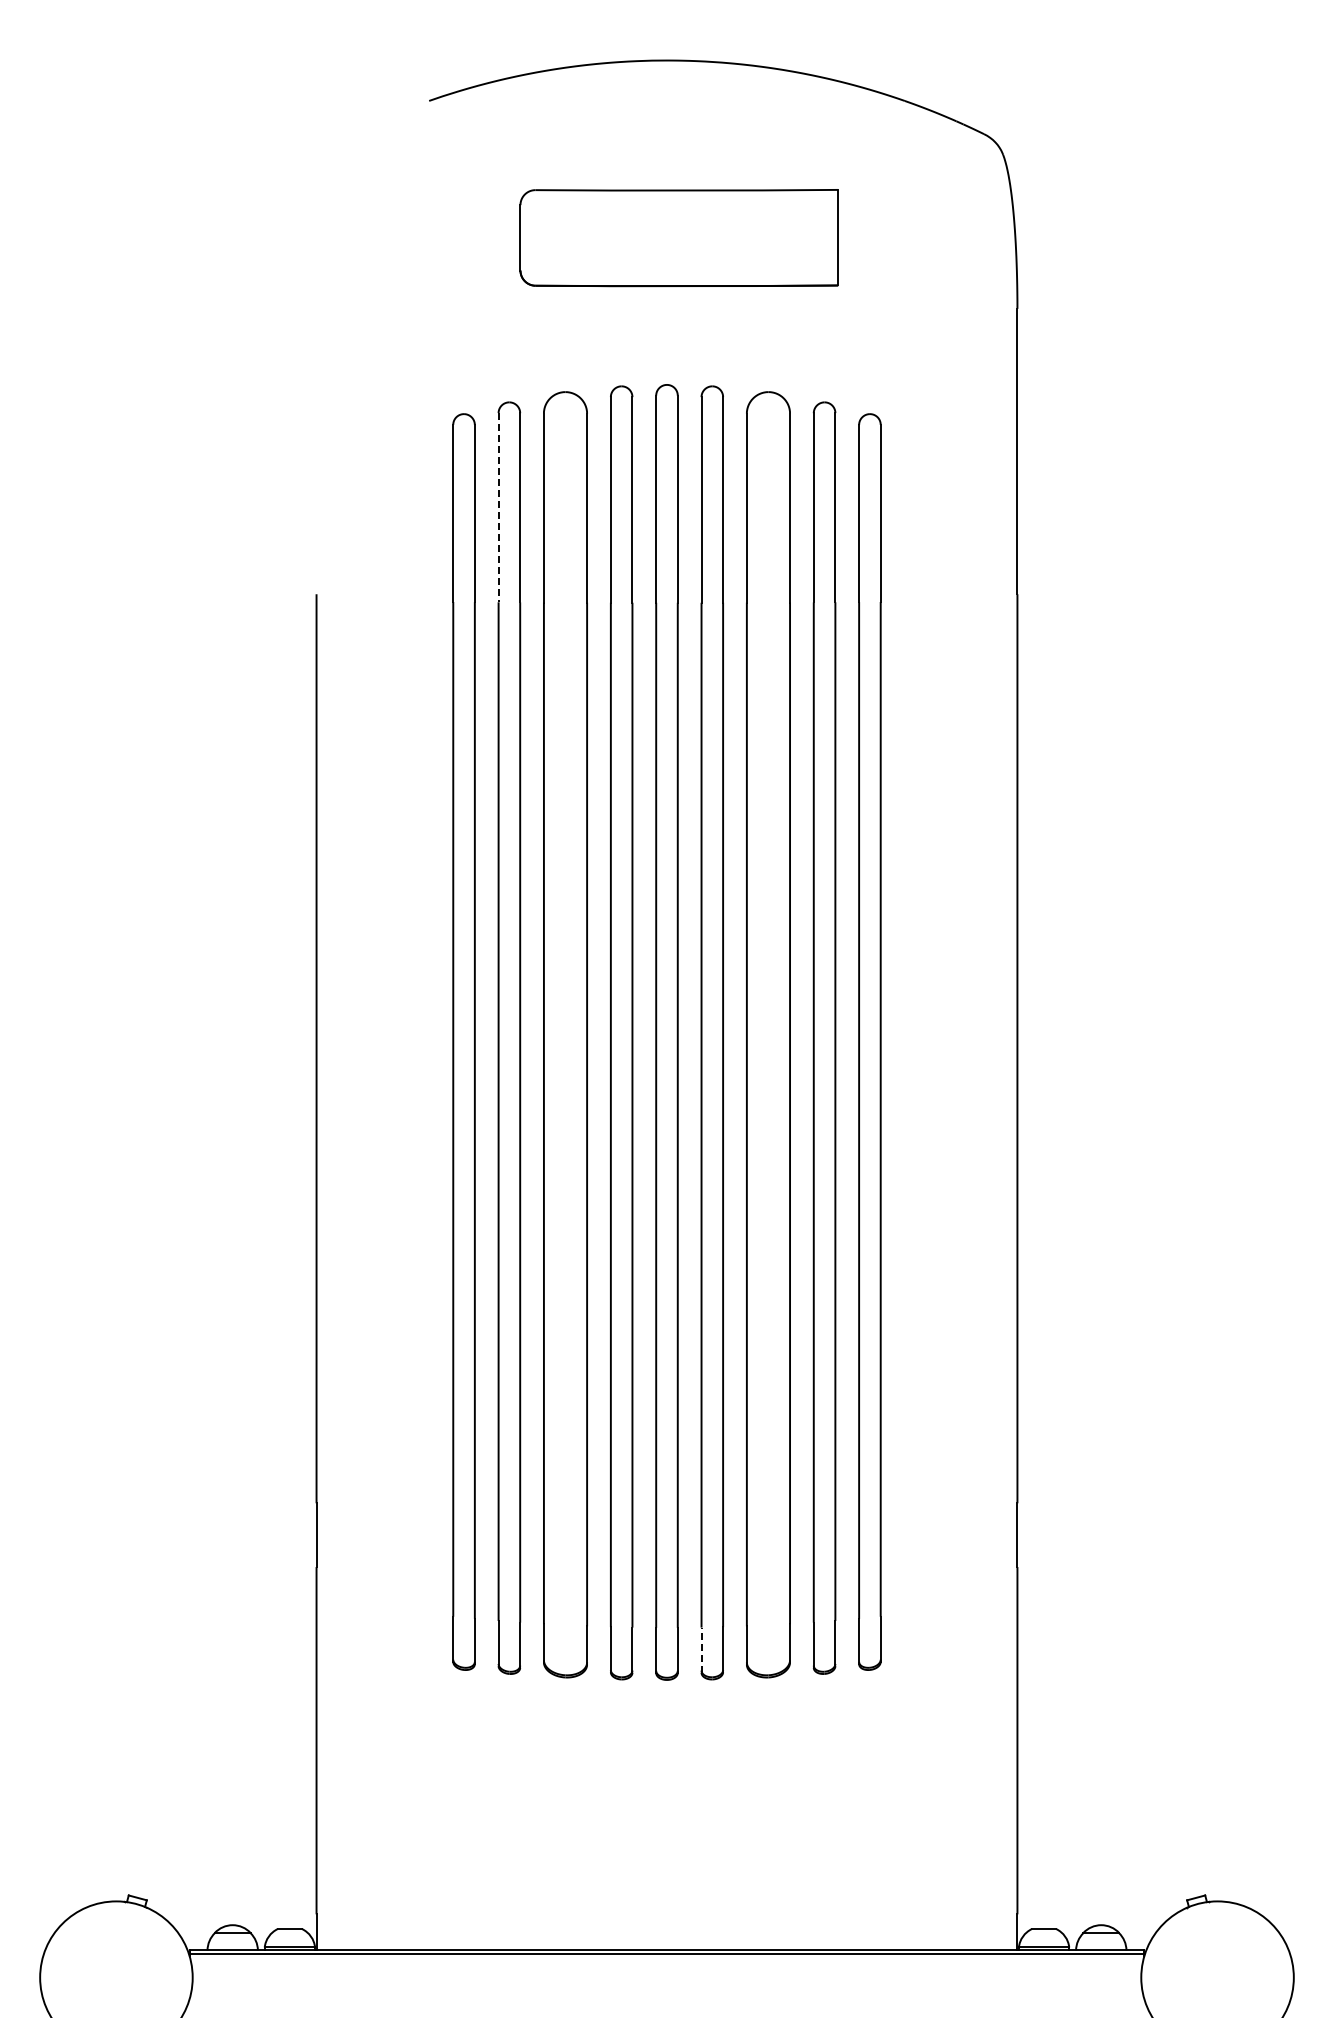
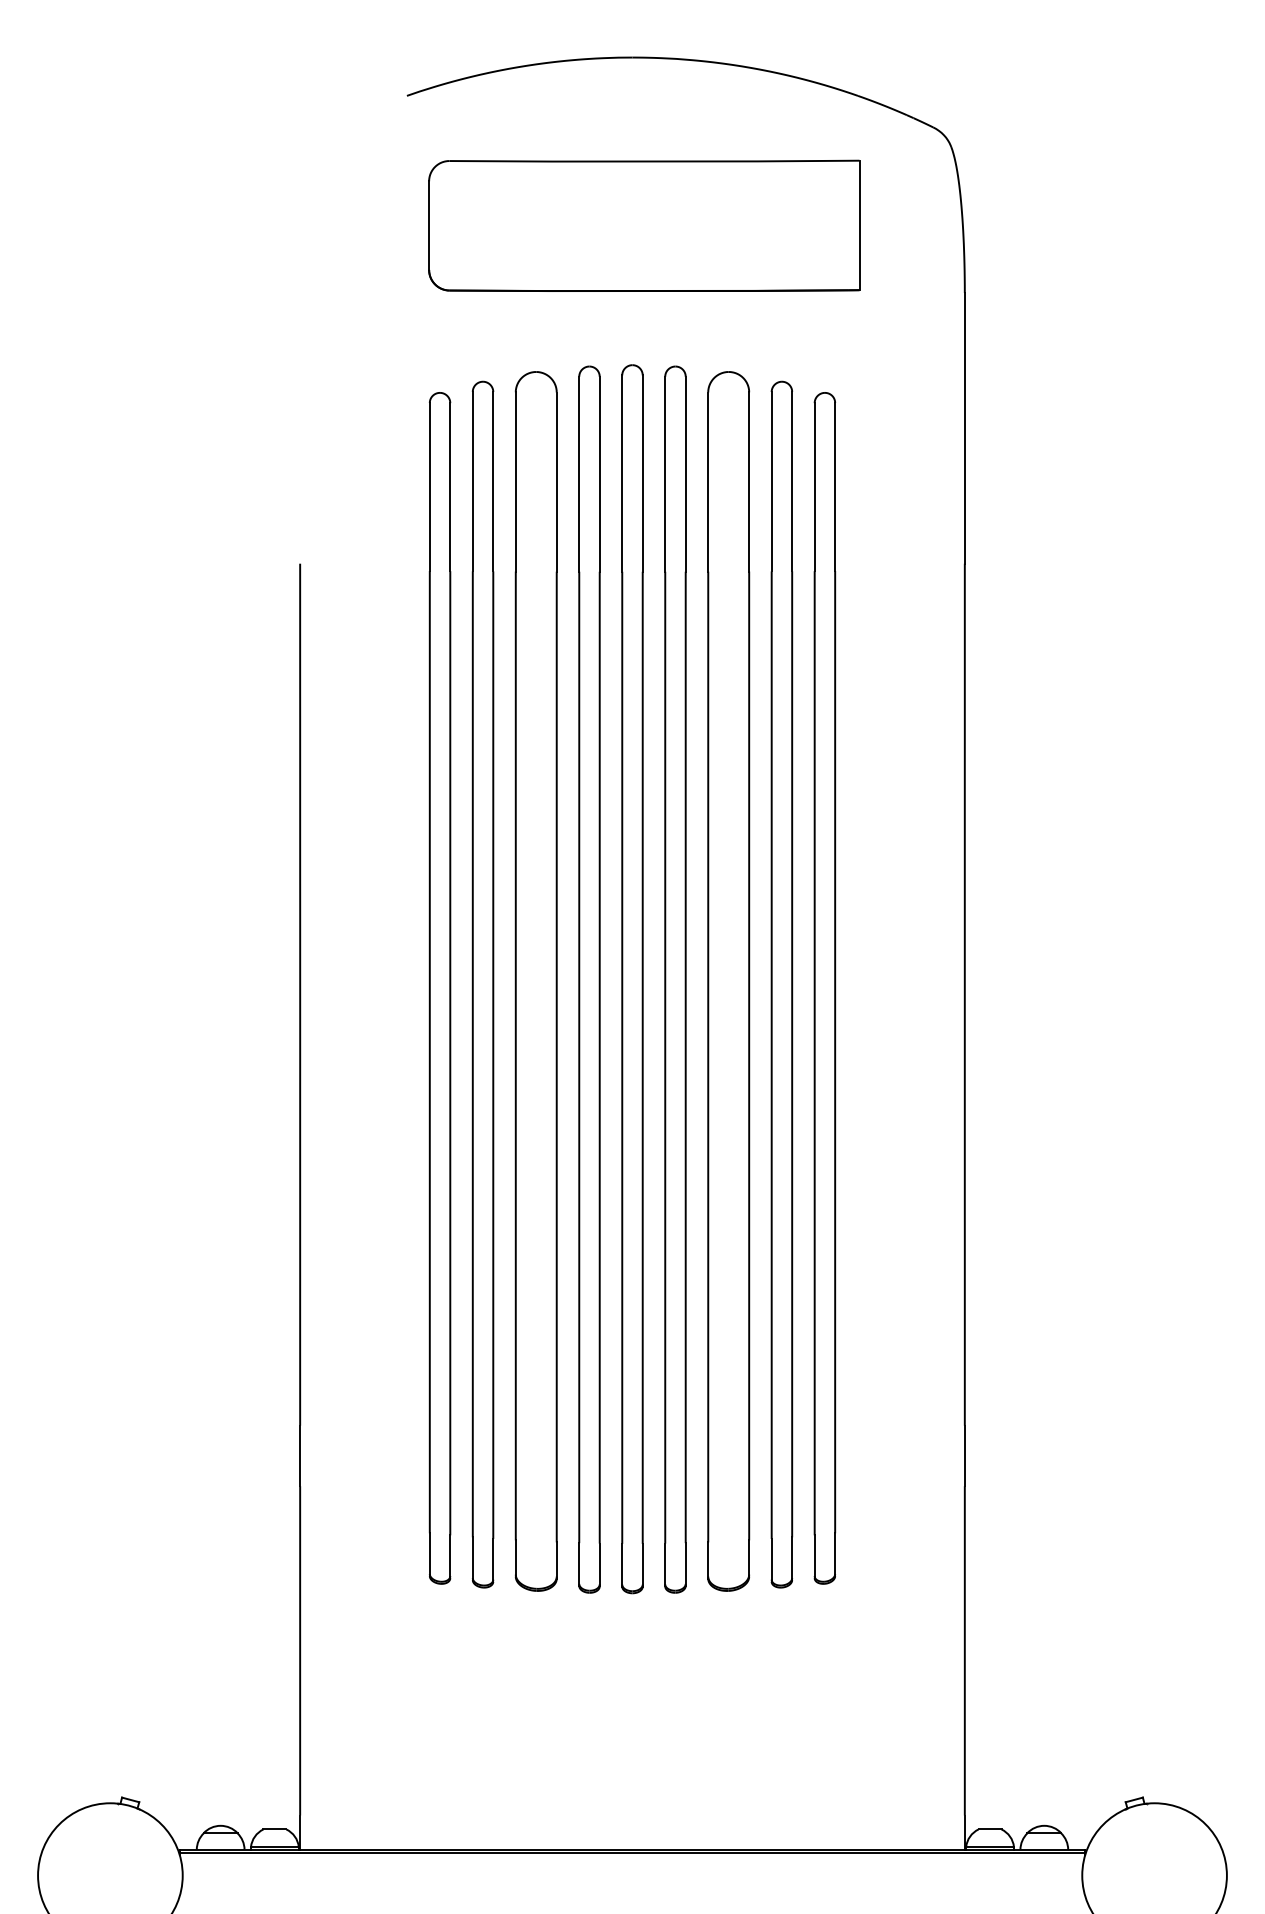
part: (678, 237) -> (643, 225), size x1.43
line: (498, 507) -> (472, 481), dashed -> solid
line: (701, 1650) -> (665, 1565), dashed -> solid

